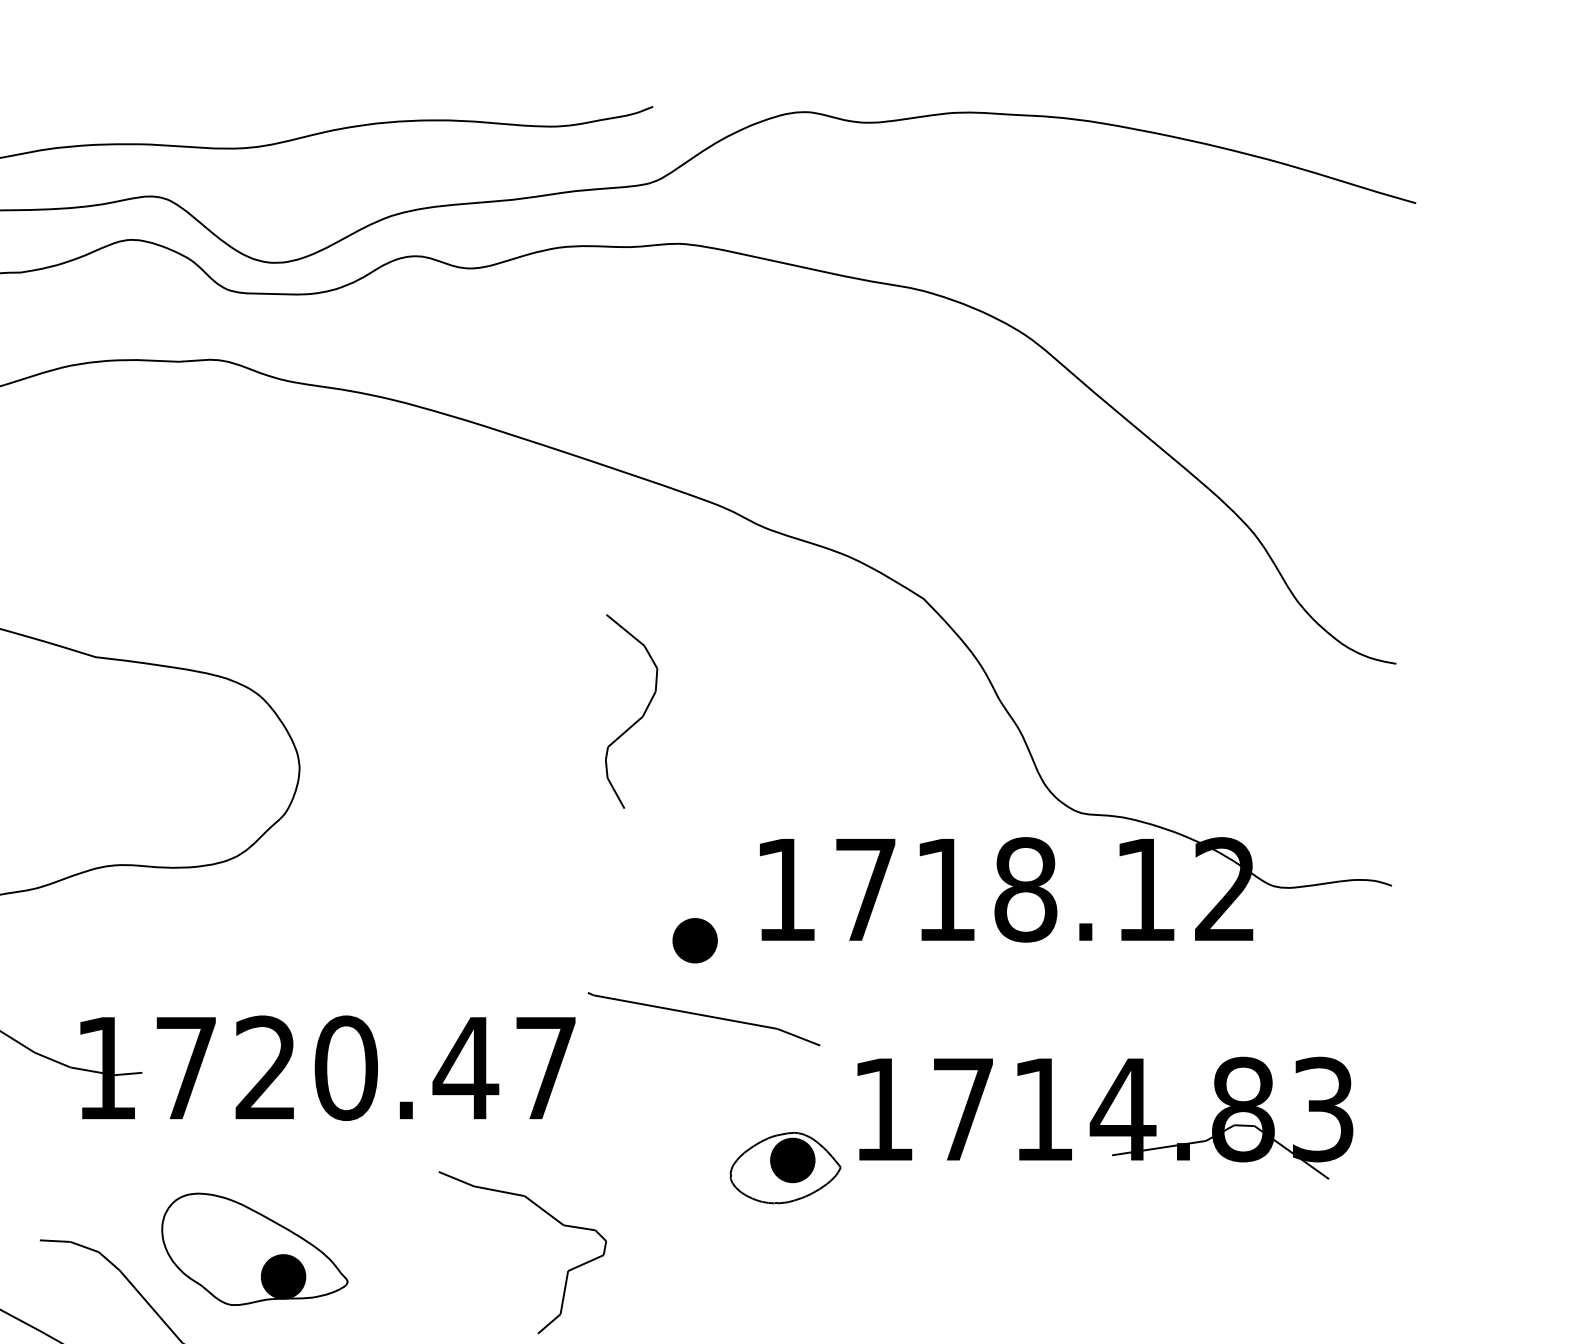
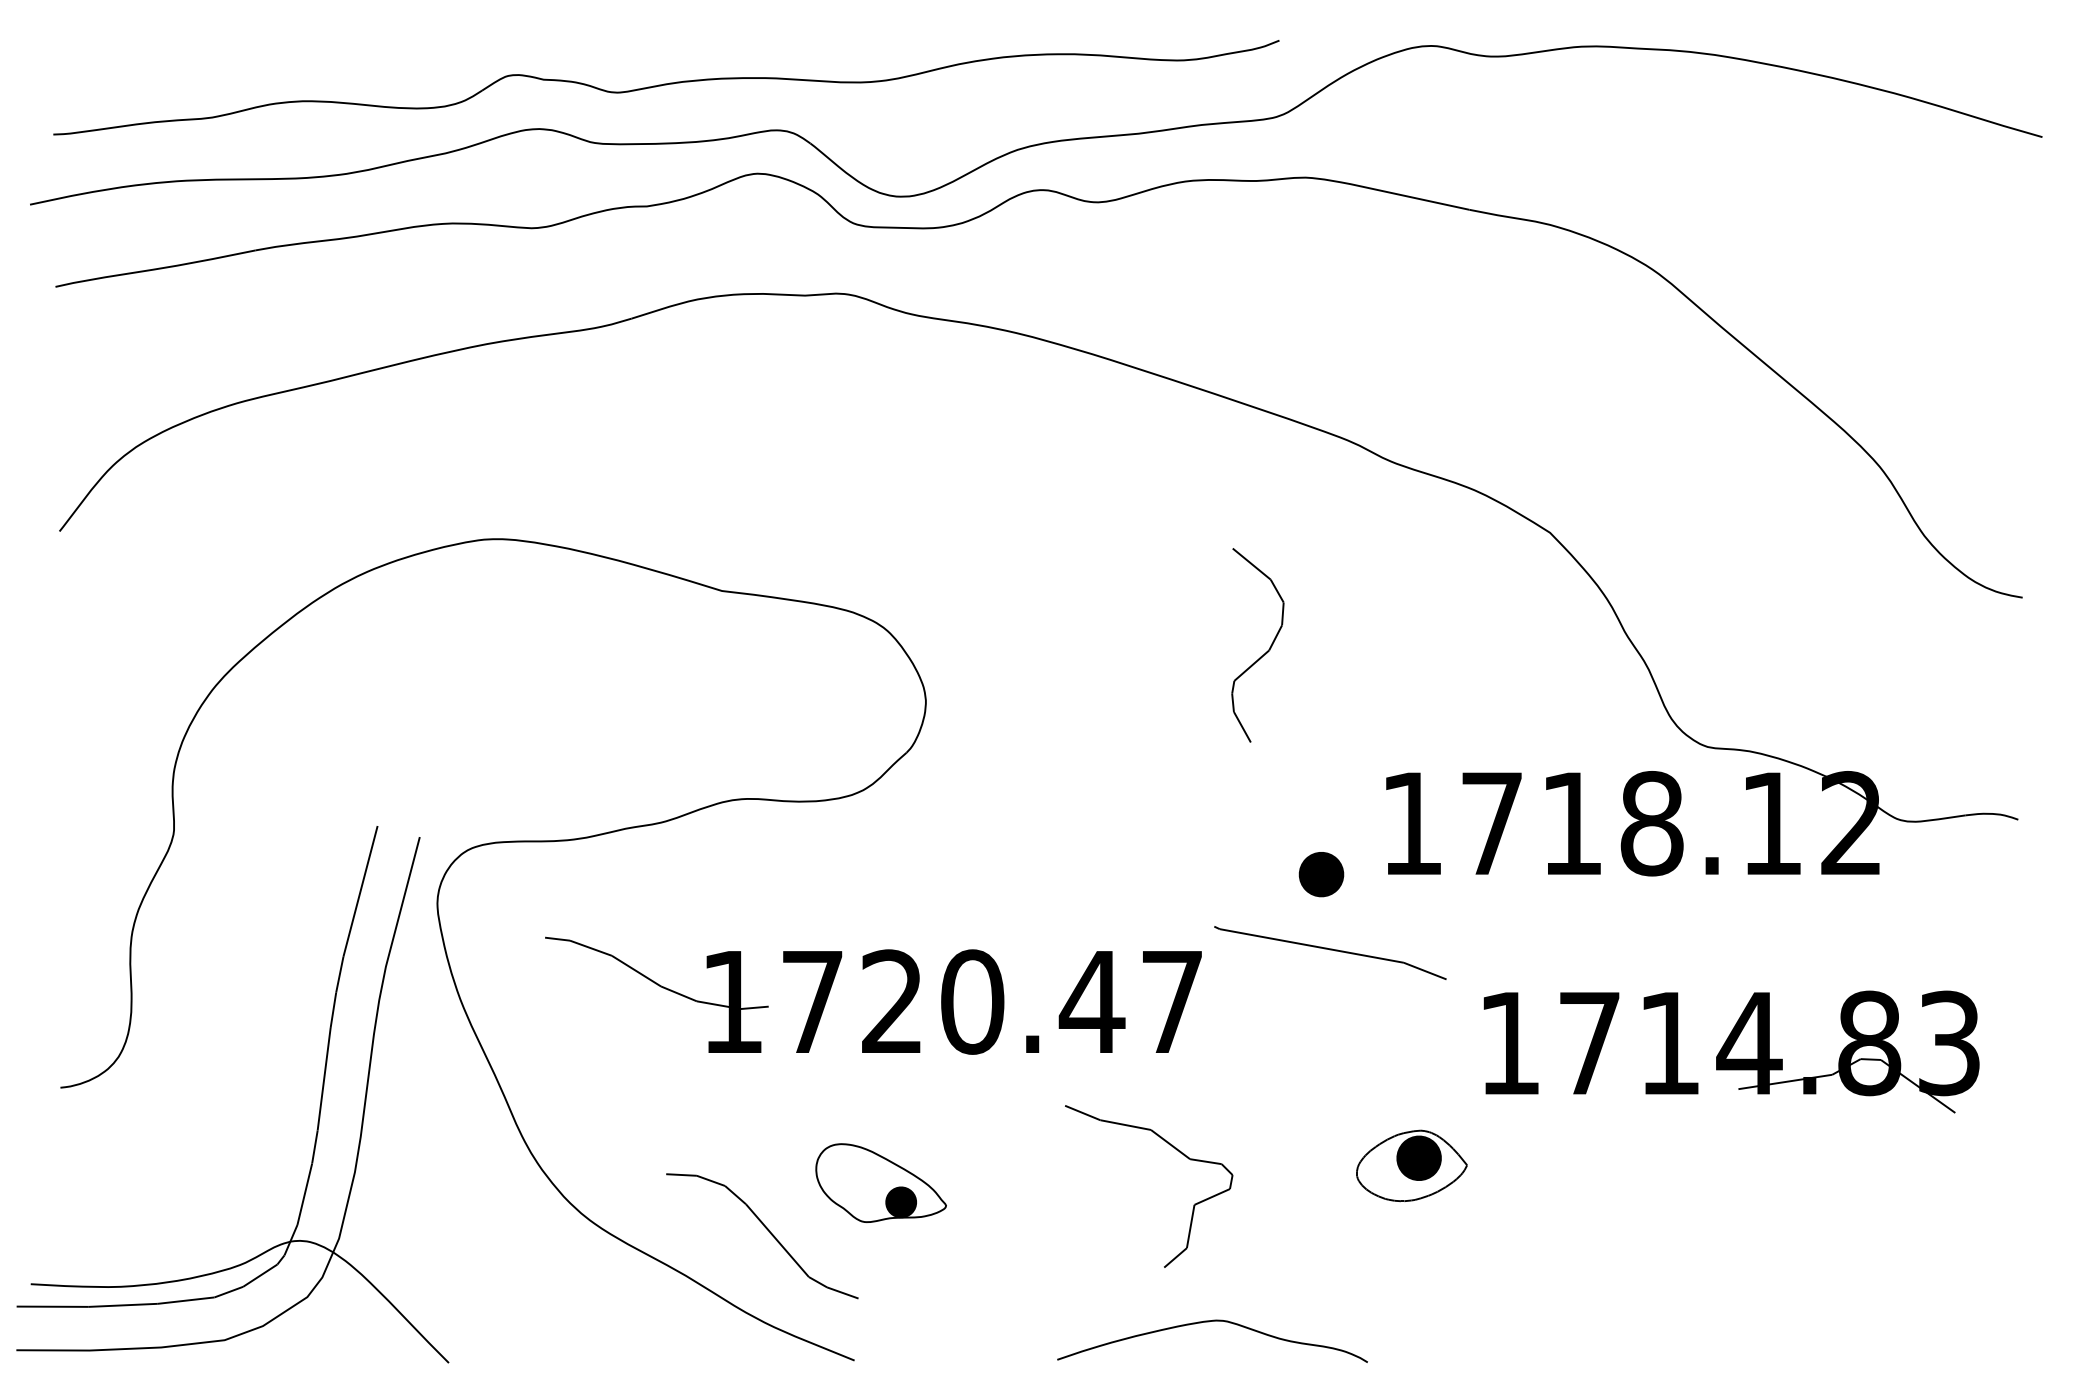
part: (785, 1167) -> (1411, 1165), moved
part: (254, 1248) -> (880, 1182), size x0.7

